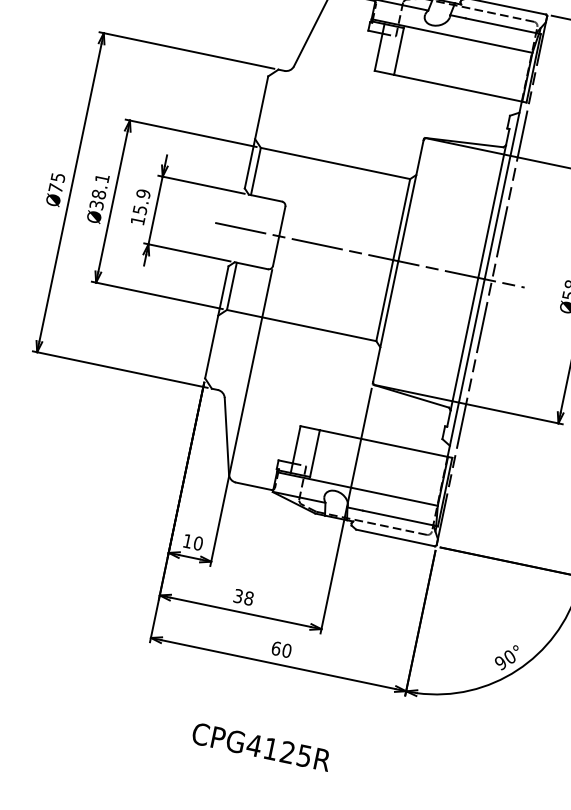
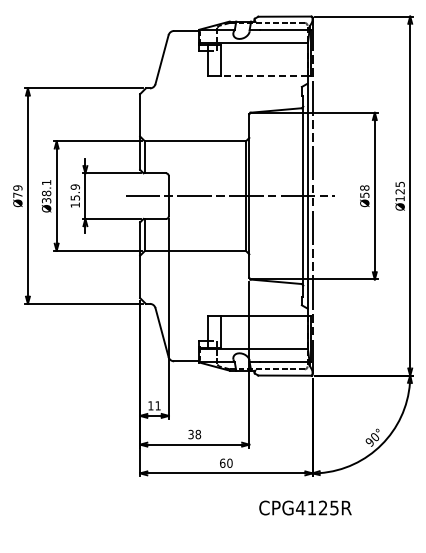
line: (457, 88) -> (264, 76), solid -> dashed
text: (57, 176) -> (17, 187), Ø75 -> Ø79
text: (197, 542) -> (157, 405), 10 -> 11
text: (261, 746) -> (305, 507), moved

